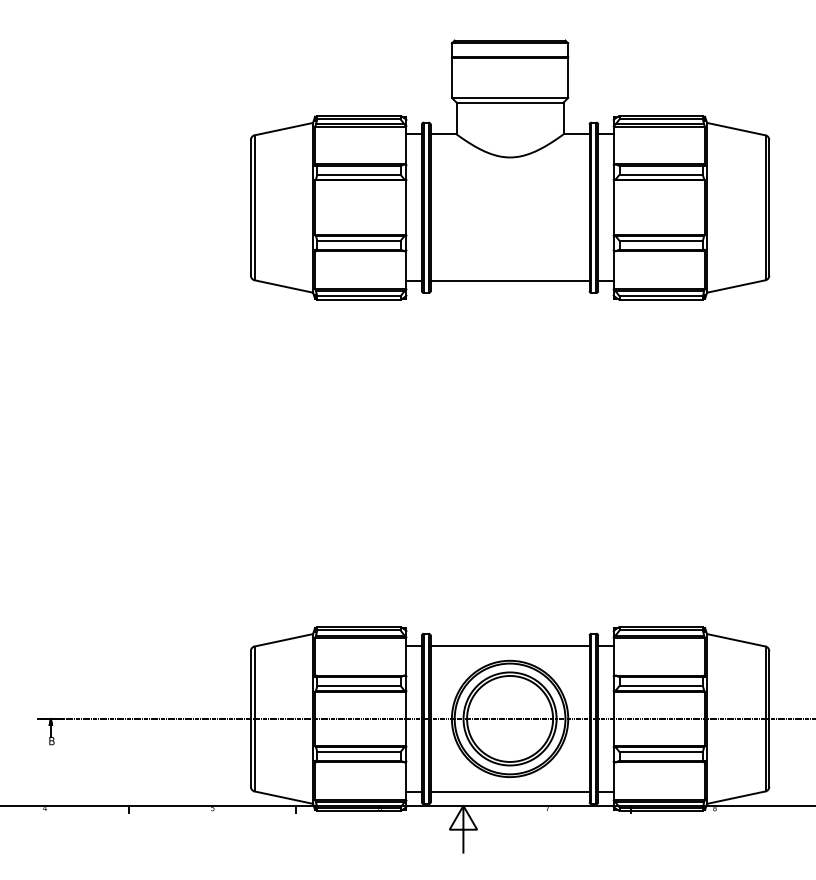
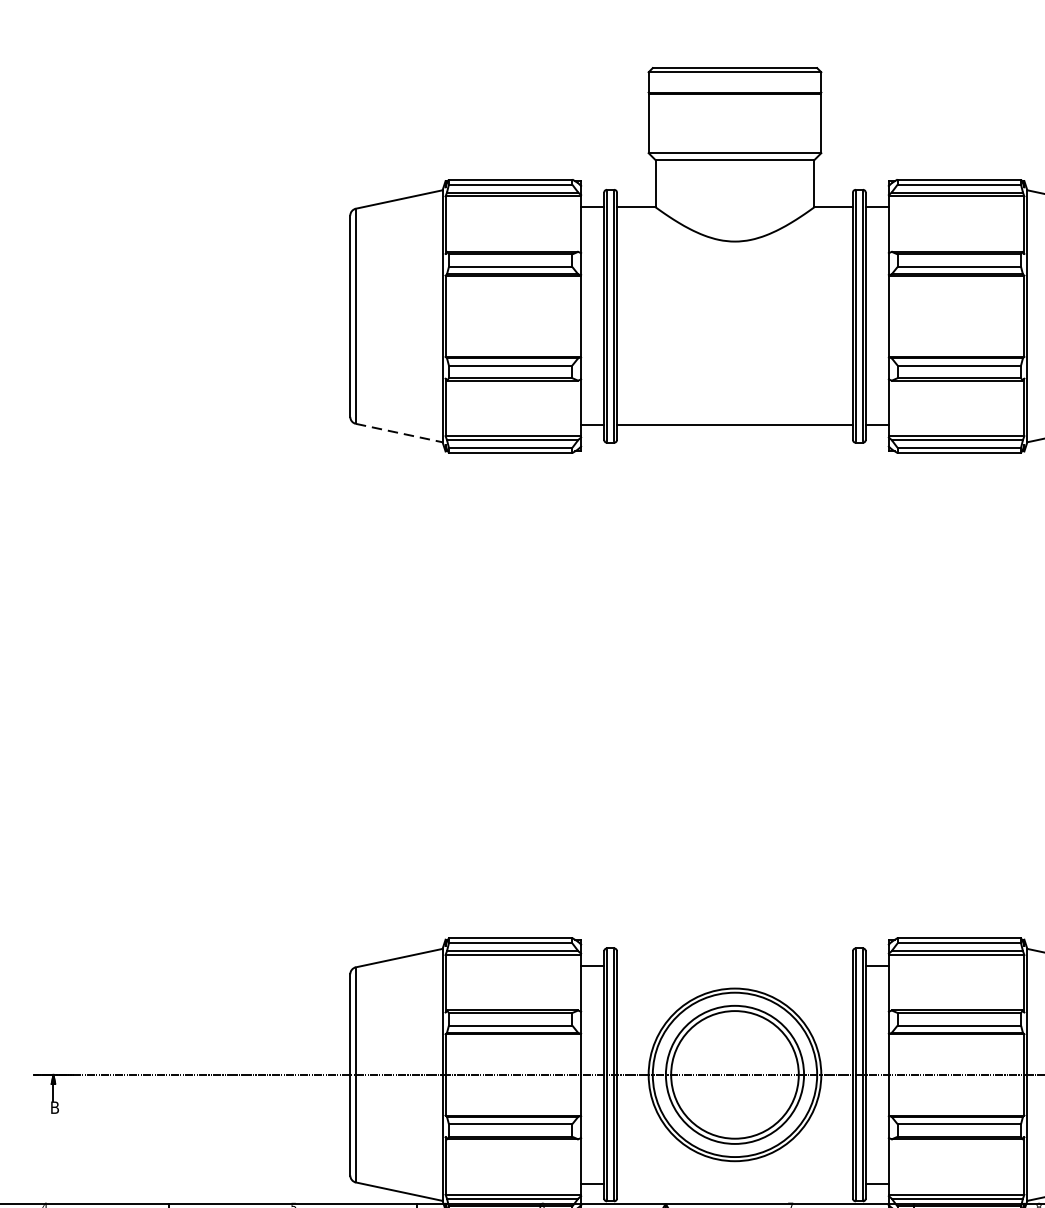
line: (283, 286) -> (398, 433), solid -> dashed
line: (509, 645) -> (734, 965), removed
line: (509, 792) -> (734, 1184), removed

